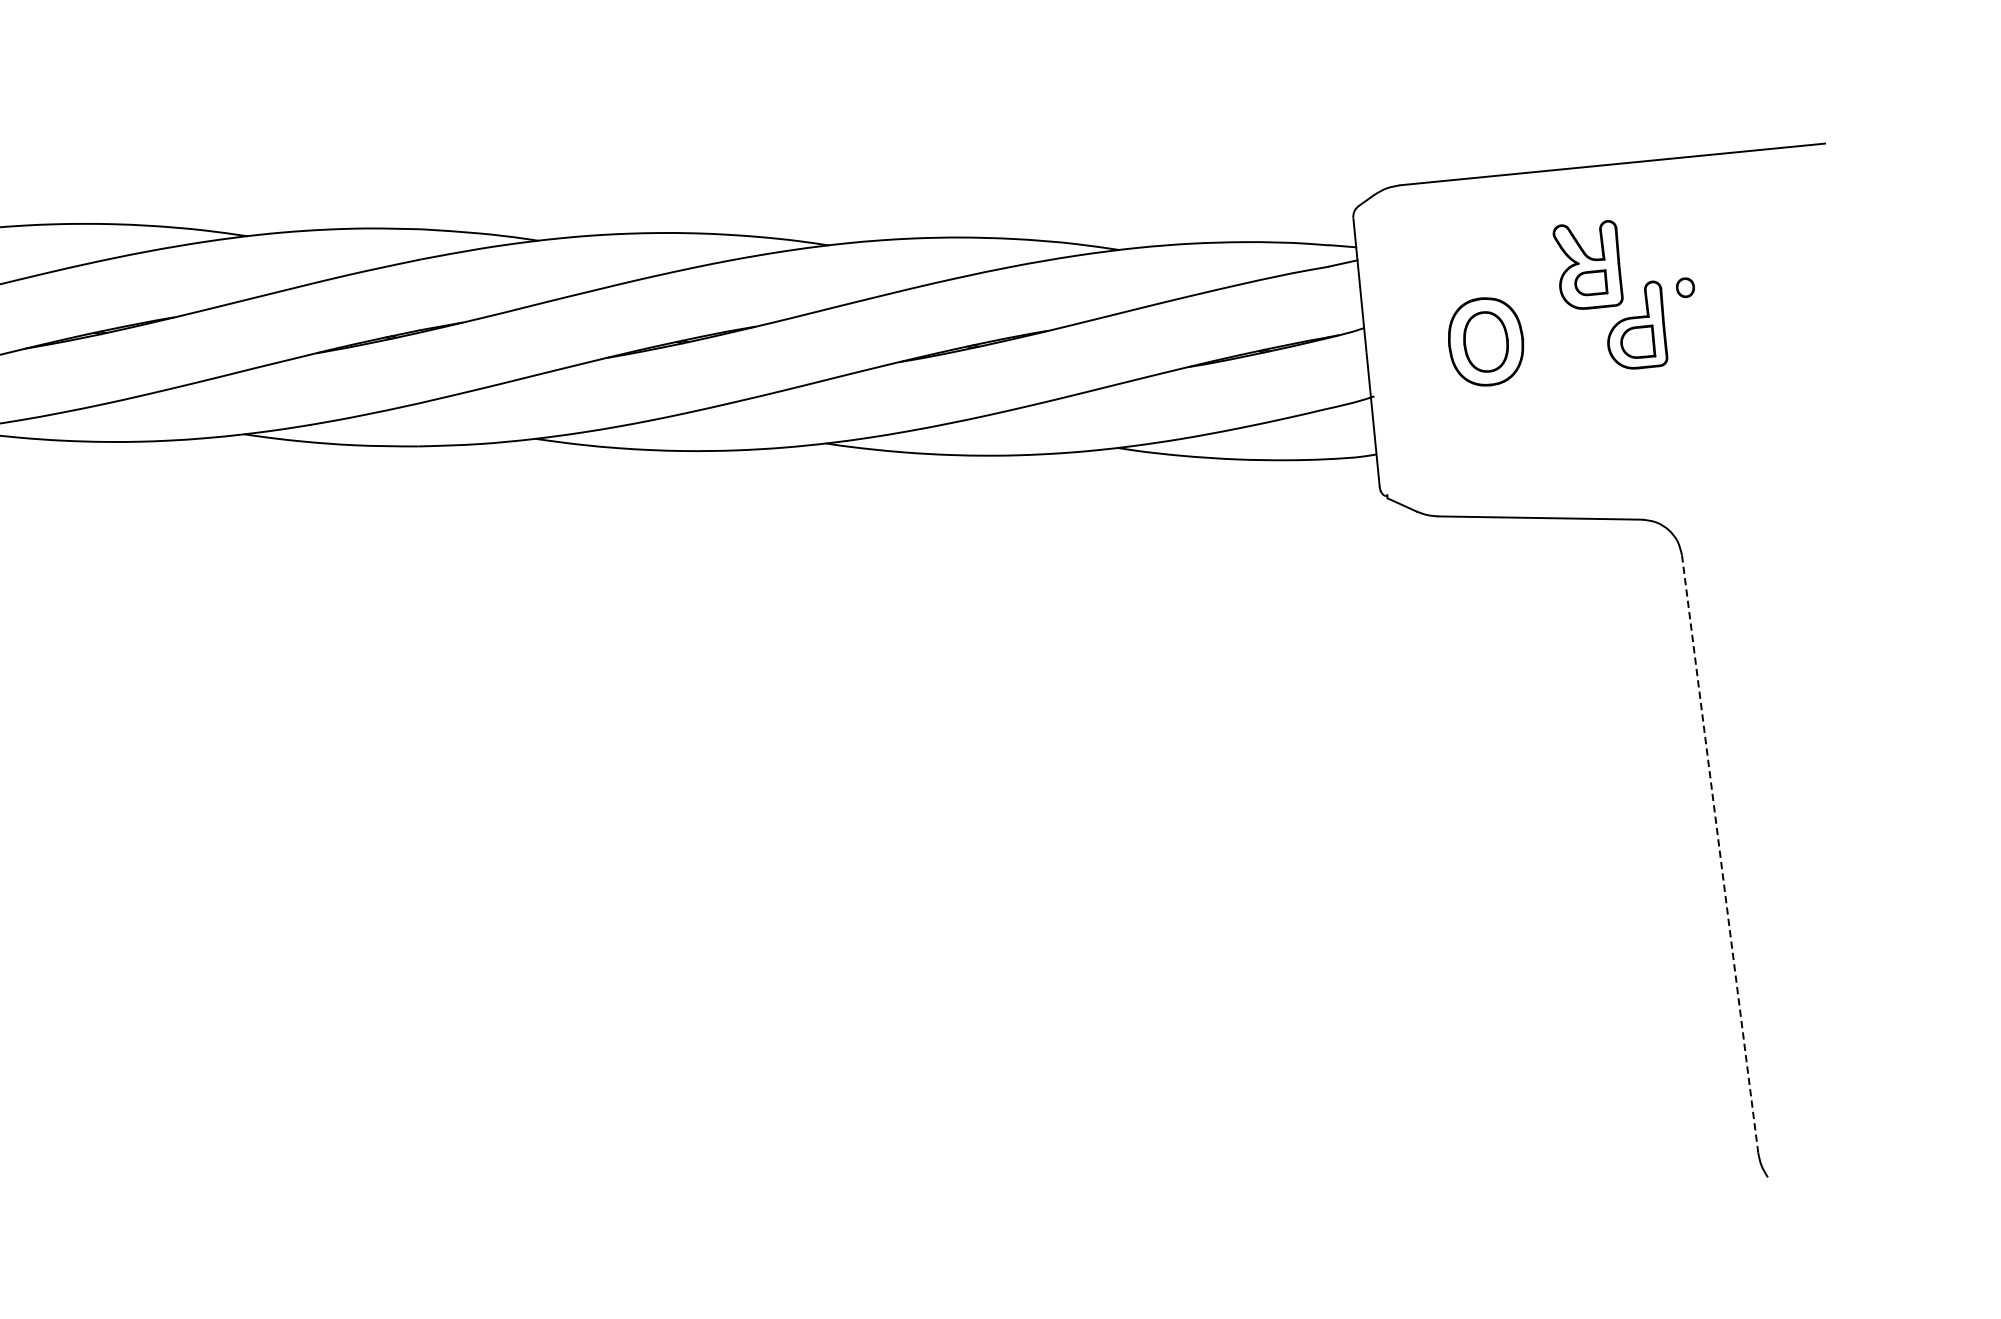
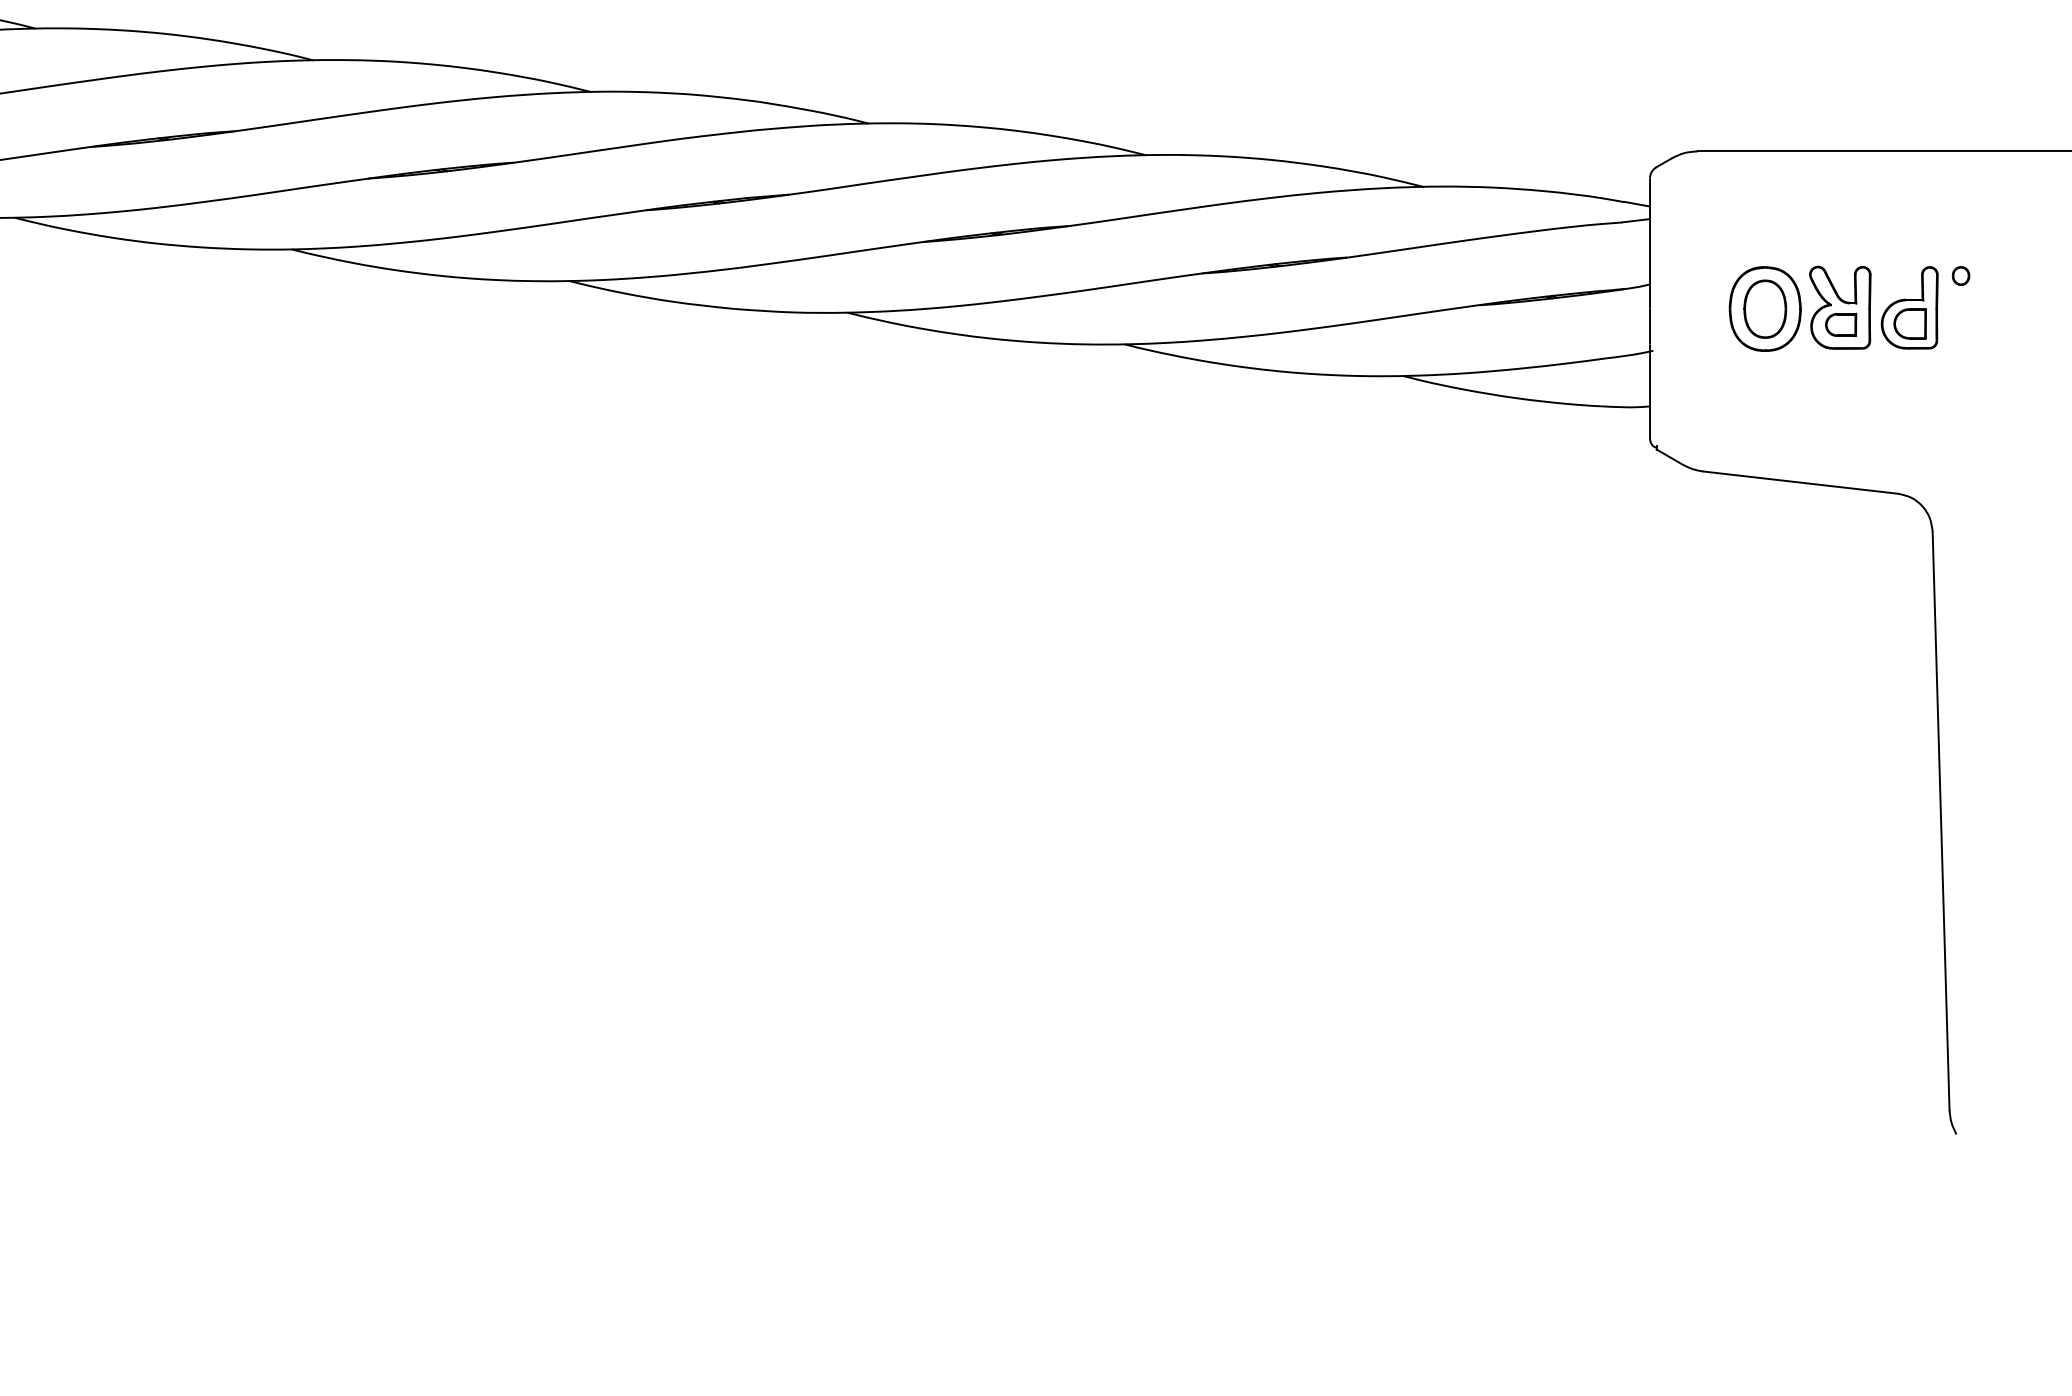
part: (1588, 265) -> (1840, 307), moved
line: (1720, 854) -> (1941, 821), dashed -> solid

